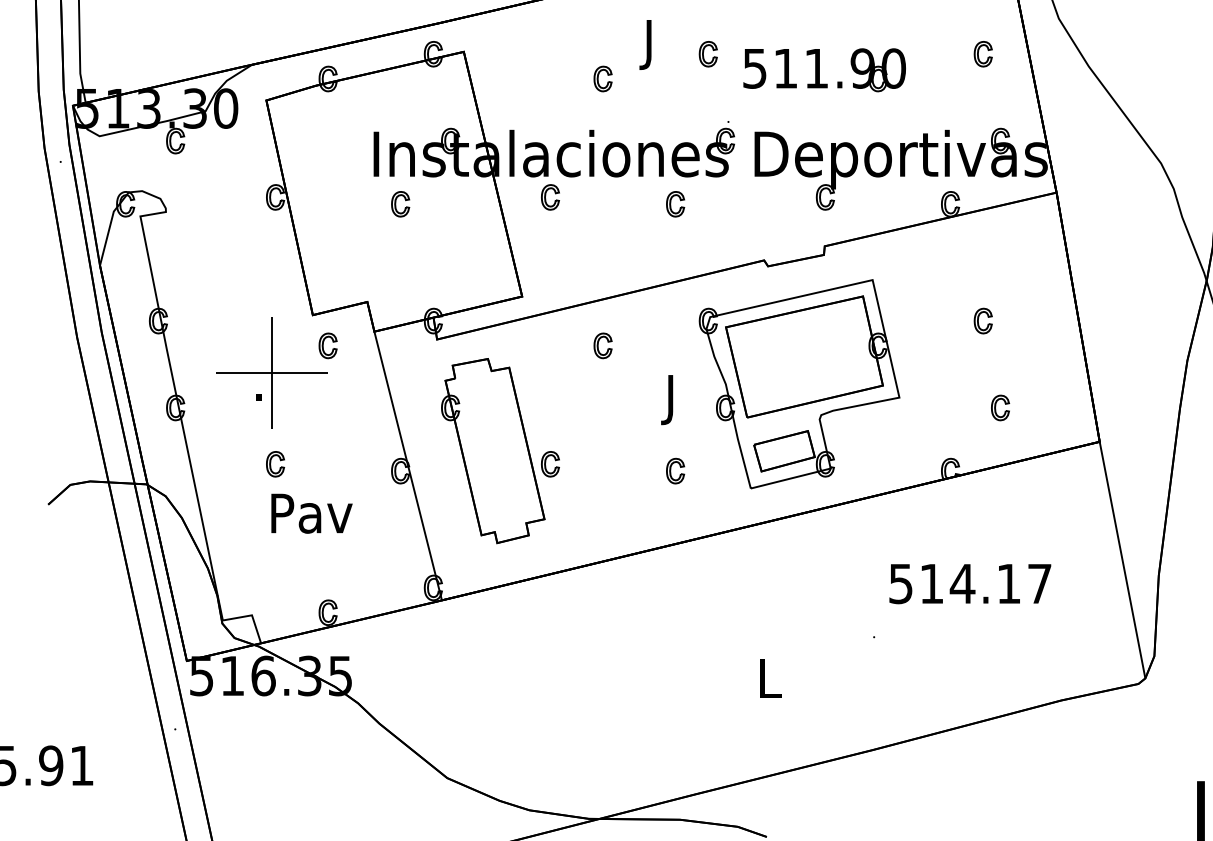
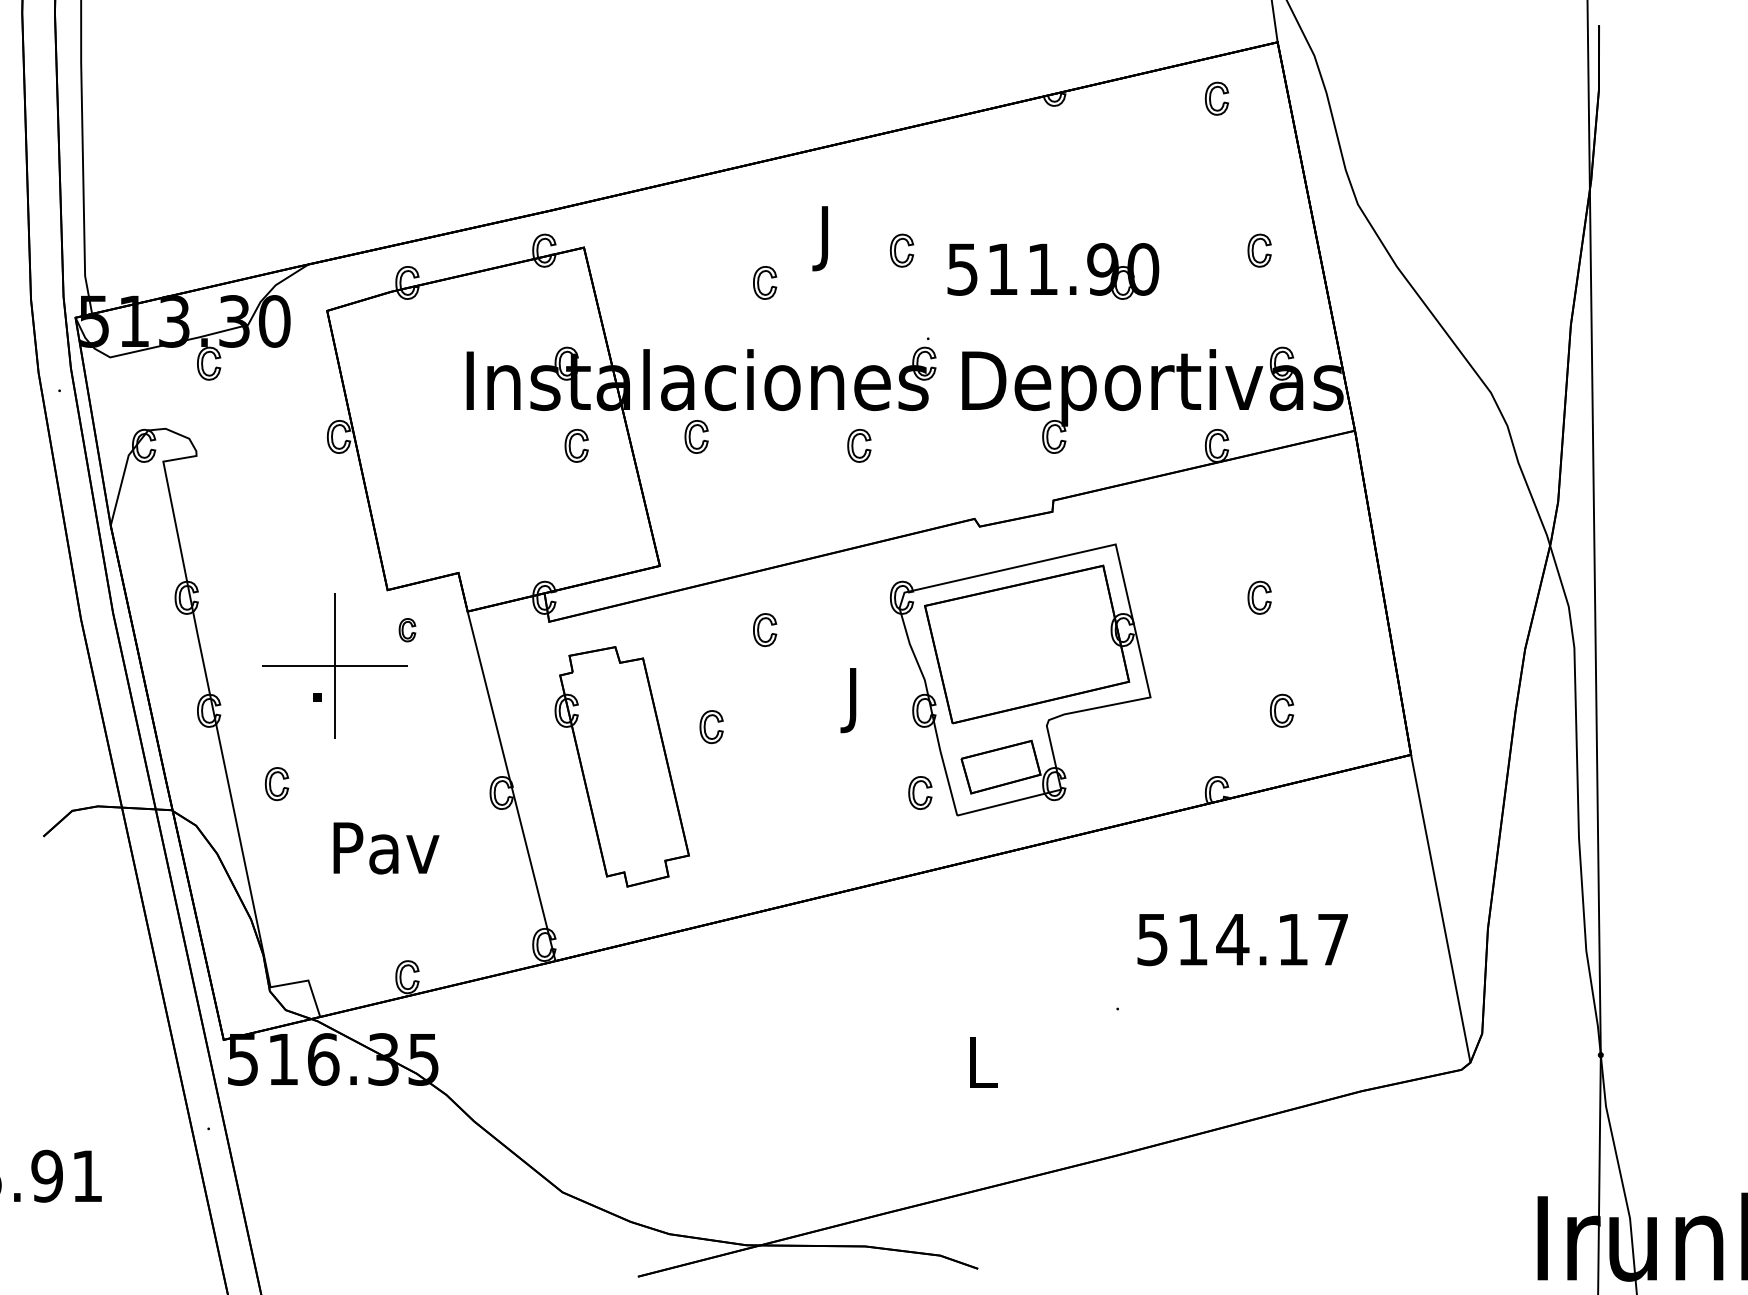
part: (400, 203) -> (576, 445), moved
part: (328, 346) -> (407, 630), size x0.7
part: (275, 464) -> (276, 784), moved
part: (550, 464) -> (711, 727), moved
part: (675, 470) -> (920, 792), moved

